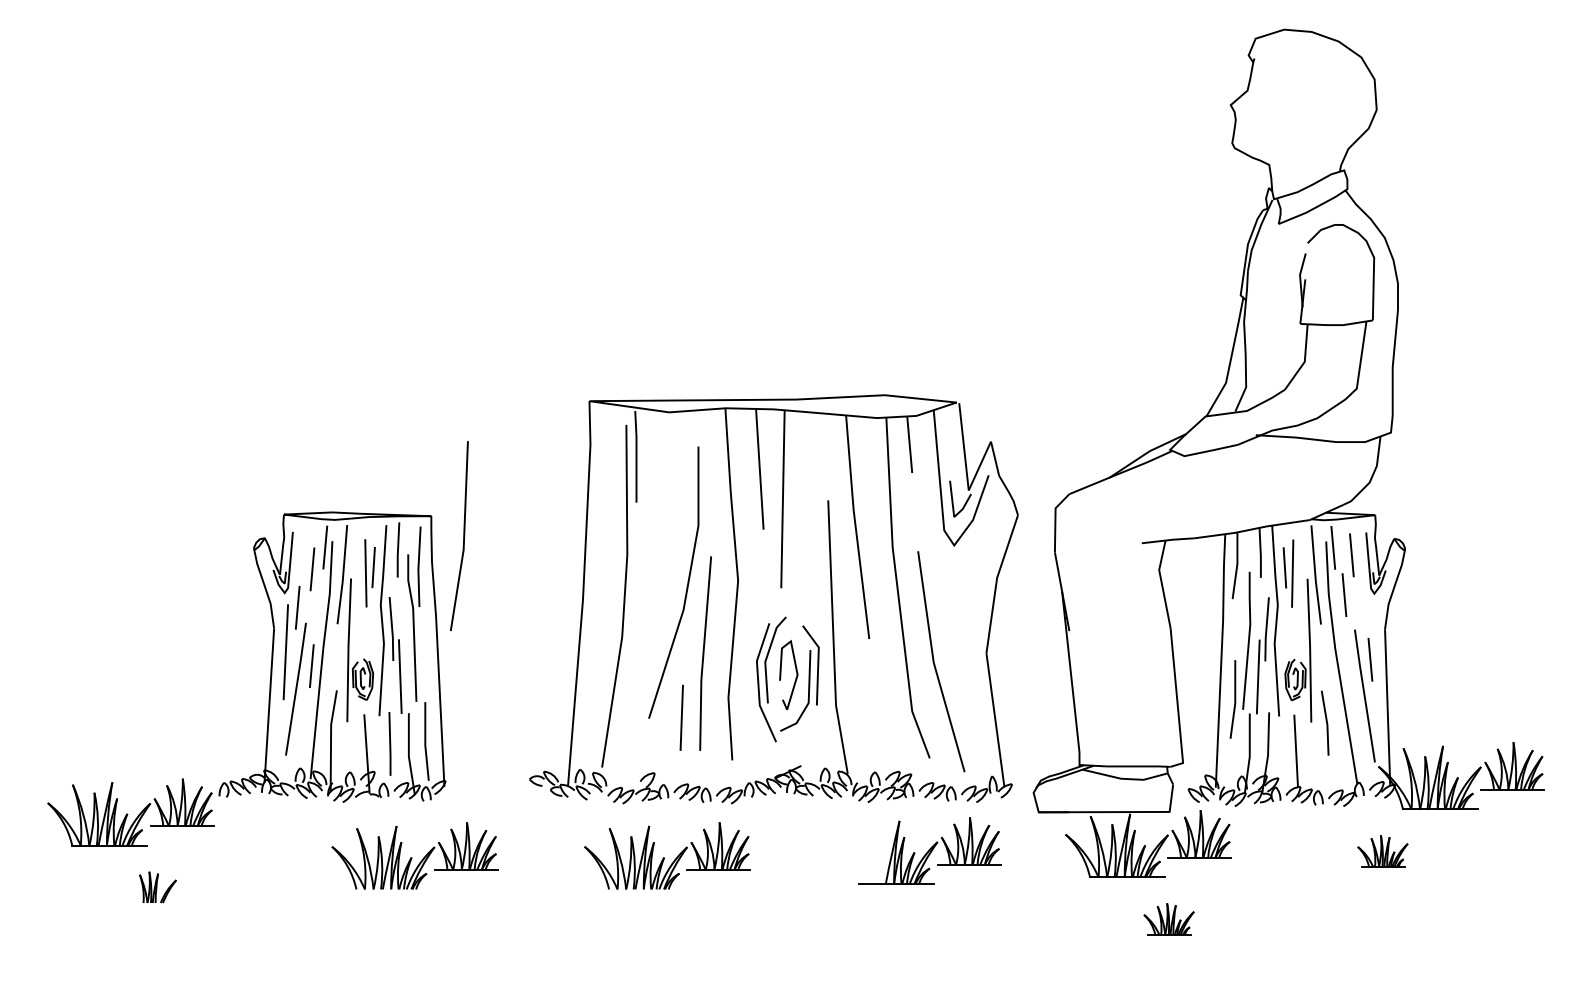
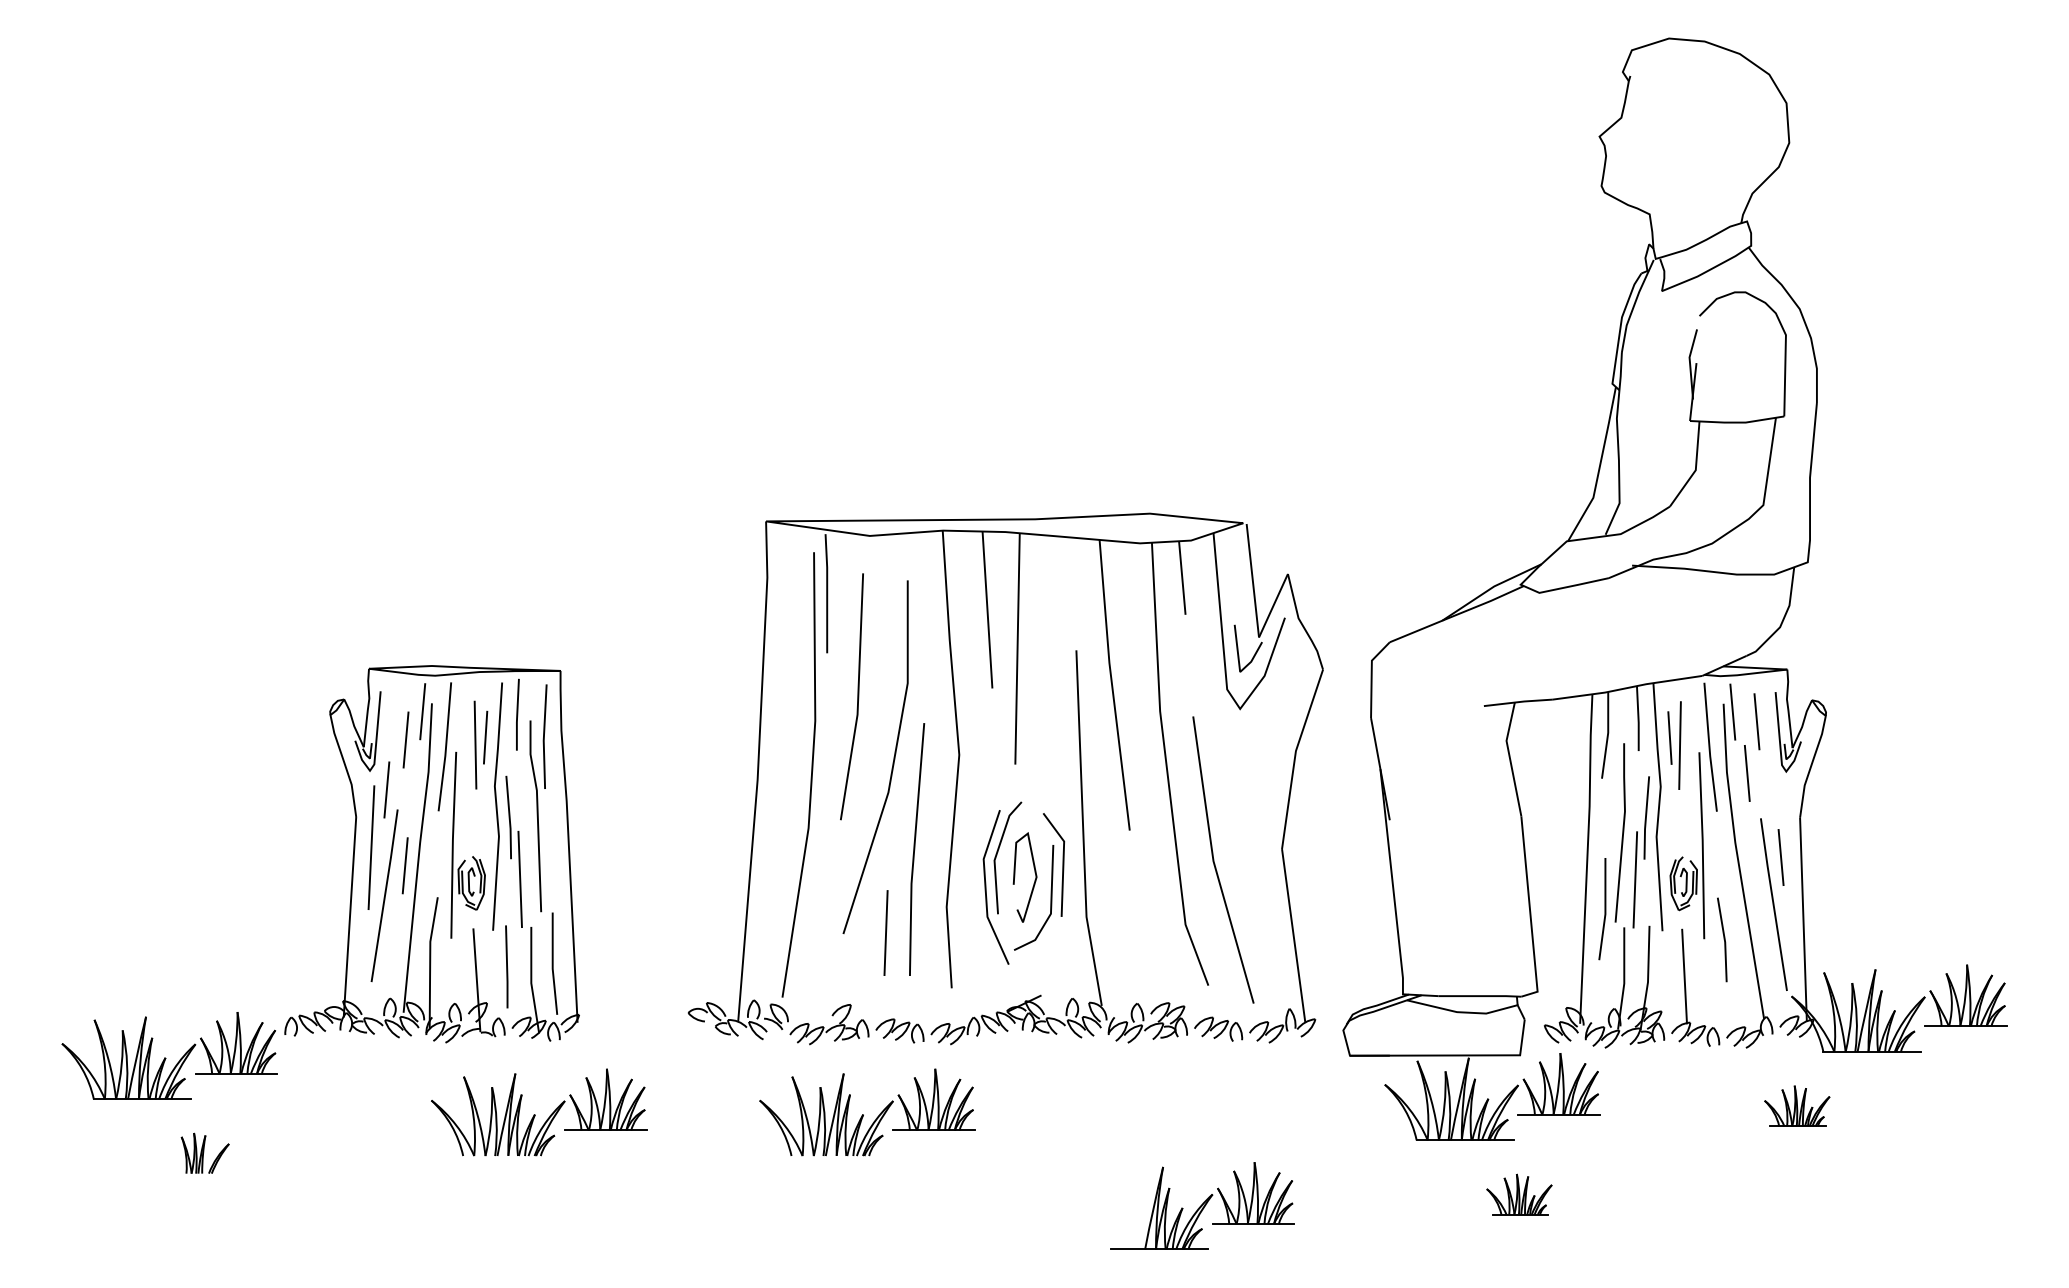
line: (463, 535) -> (857, 696), moved
part: (929, 850) -> (1202, 1205), moved

